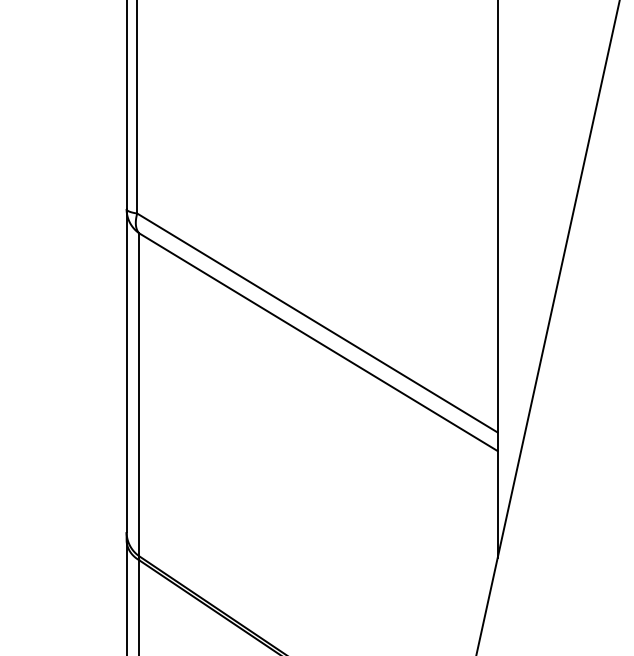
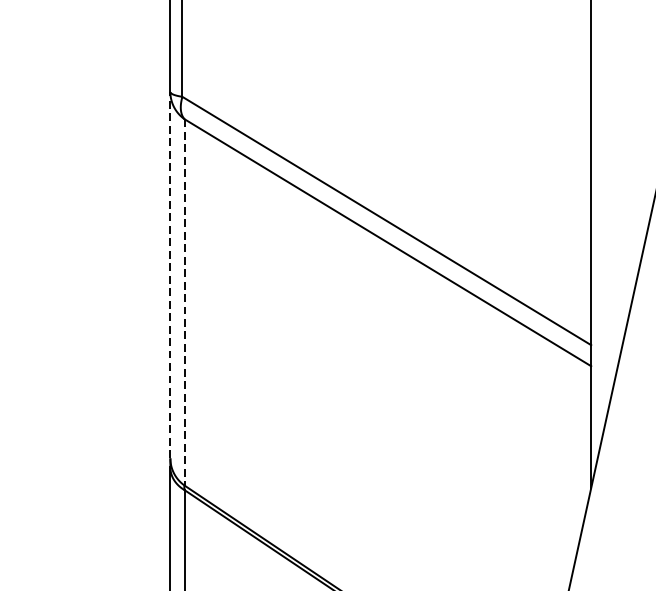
line: (126, 370) -> (170, 274), solid -> dashed
line: (139, 395) -> (184, 303), solid -> dashed

